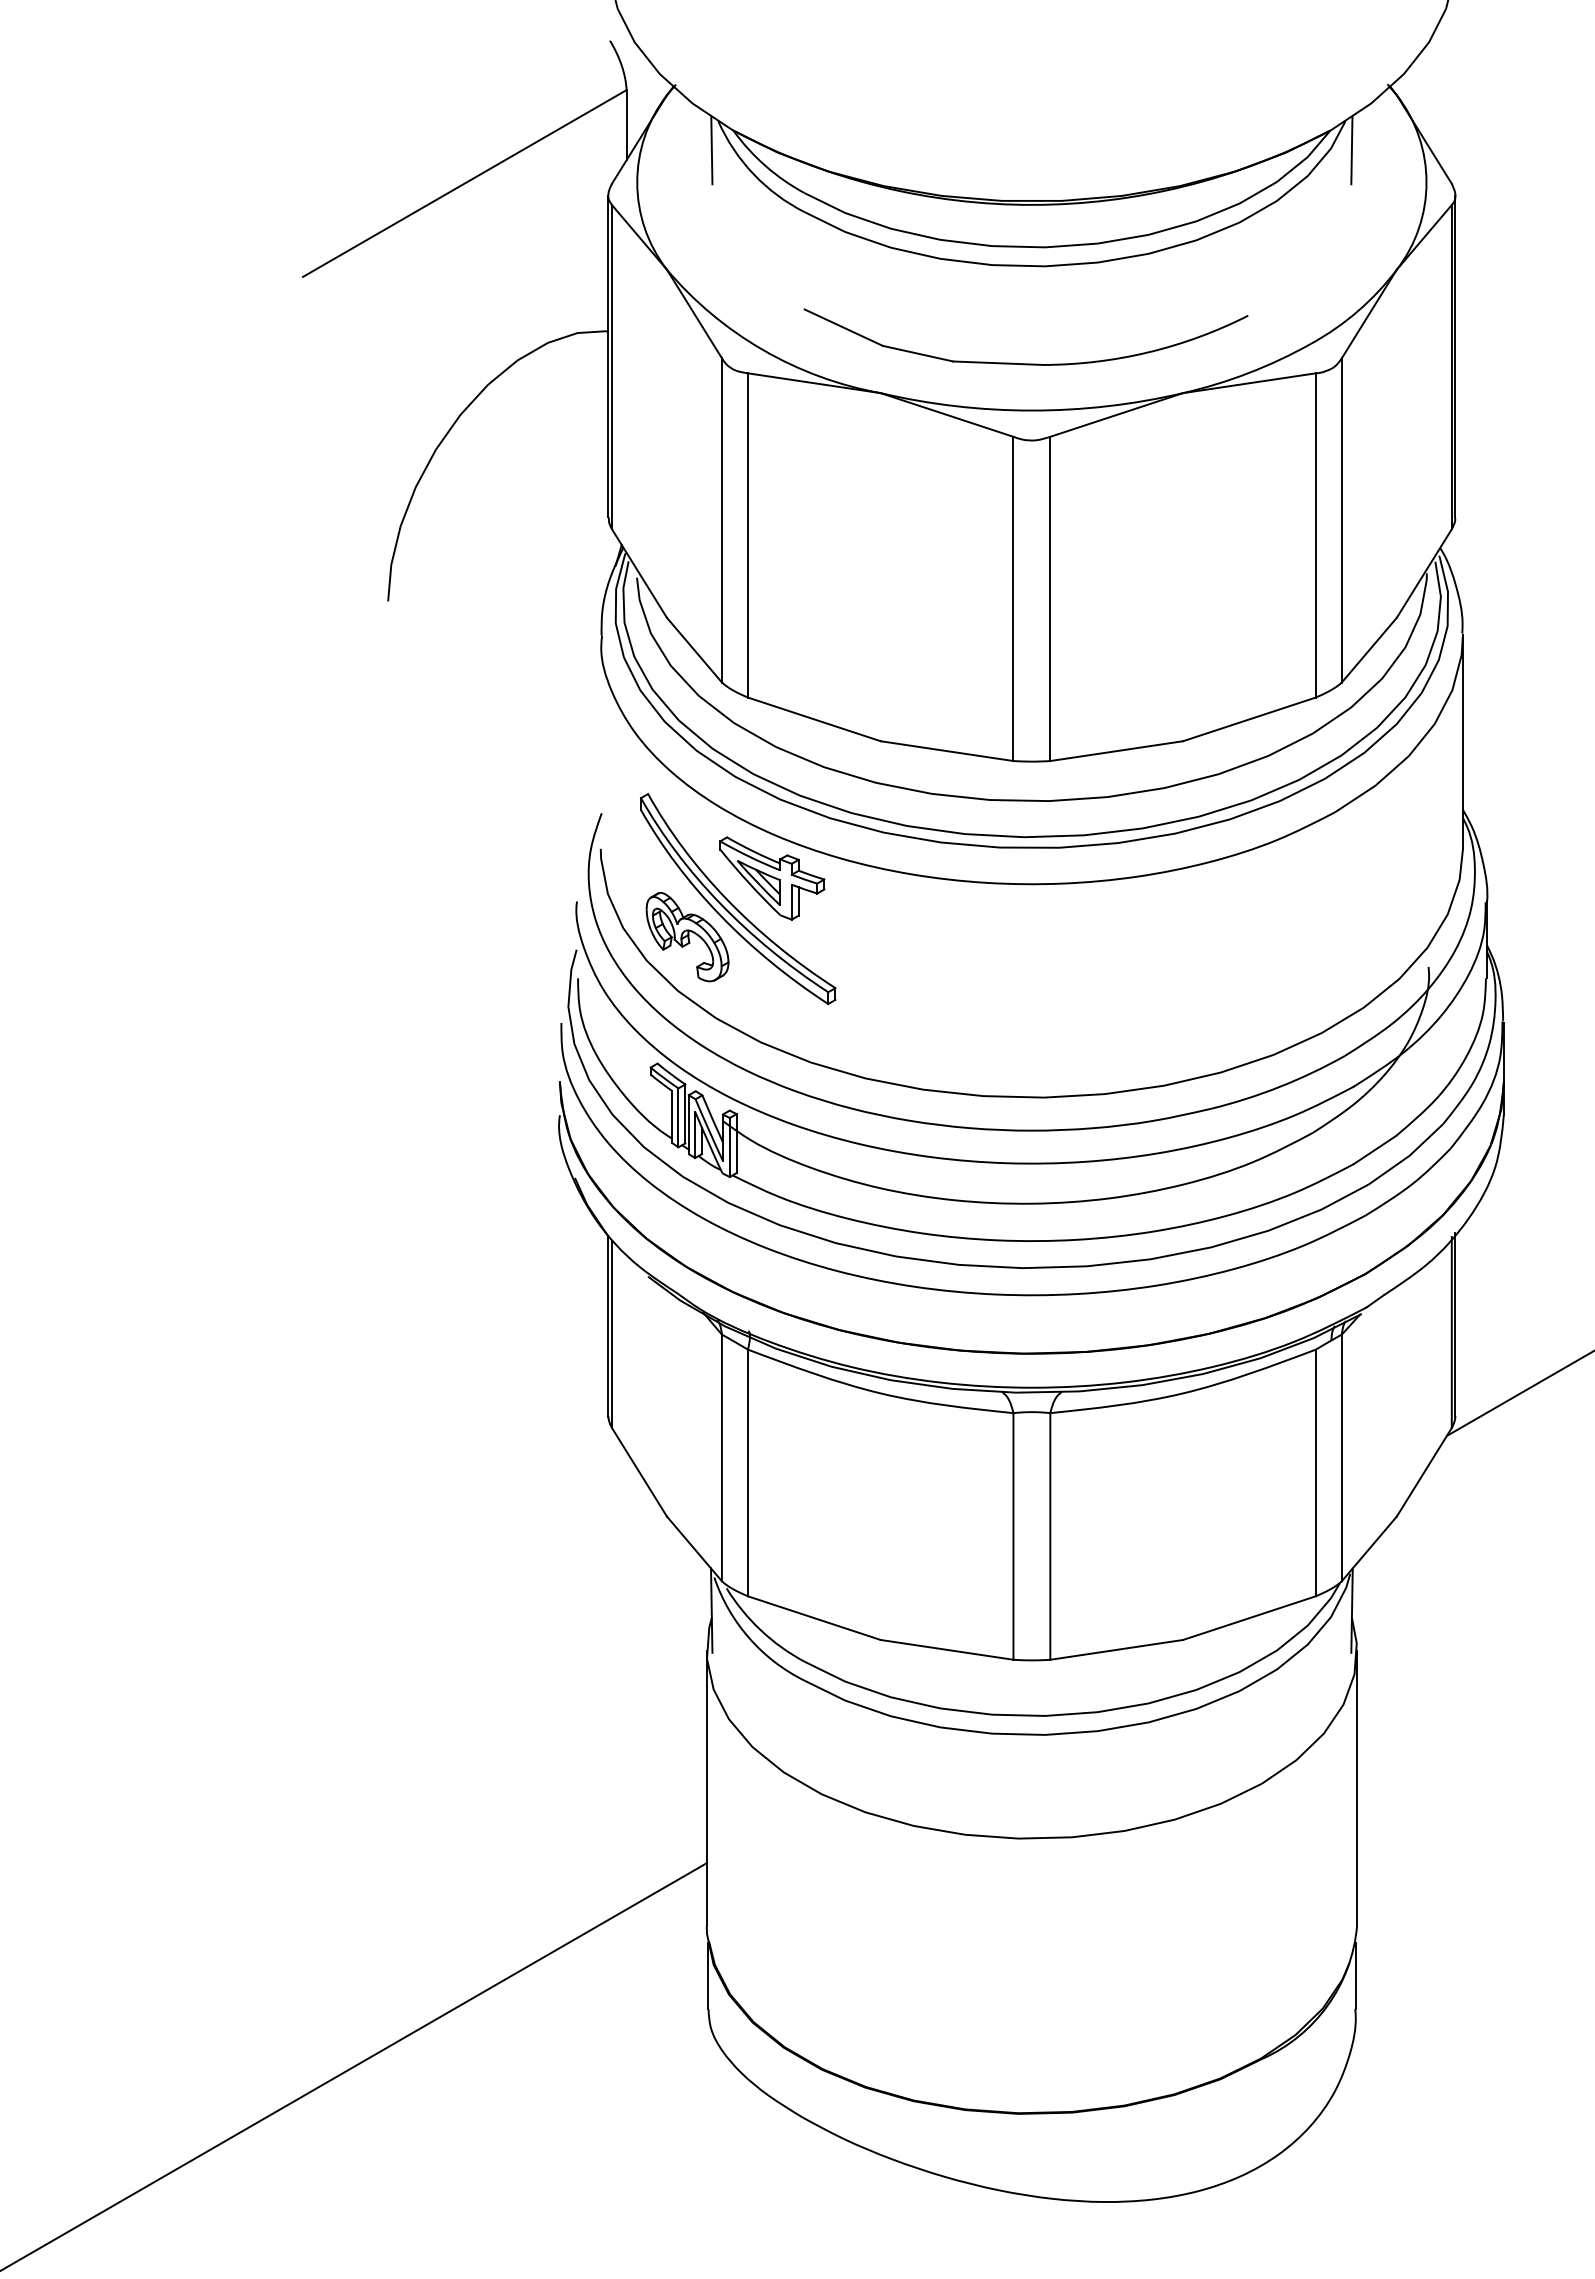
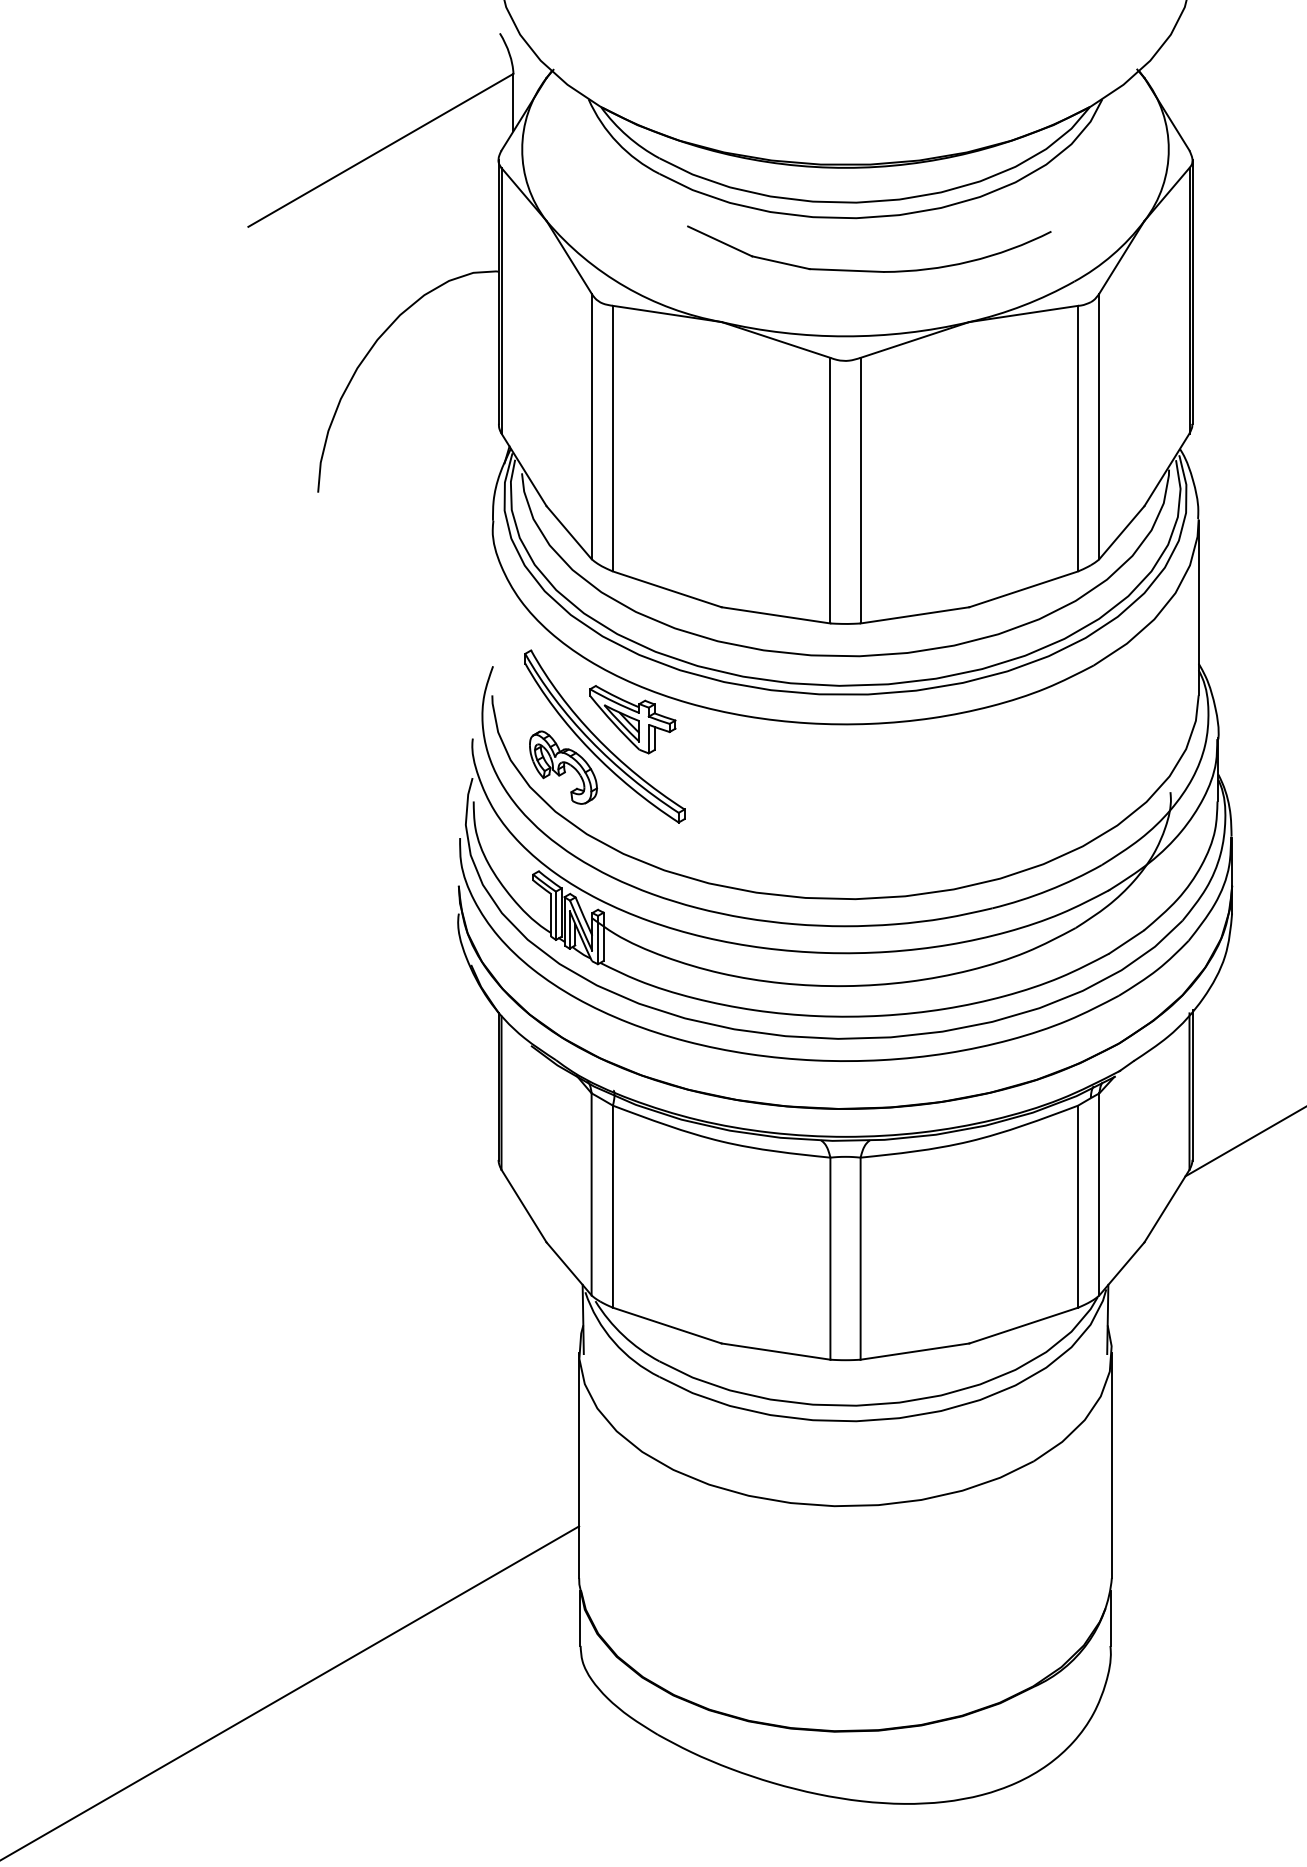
line: (711, 150) -> (583, 123), removed
line: (1351, 150) -> (1107, 123), removed
part: (1025, 363) -> (868, 270), moved

